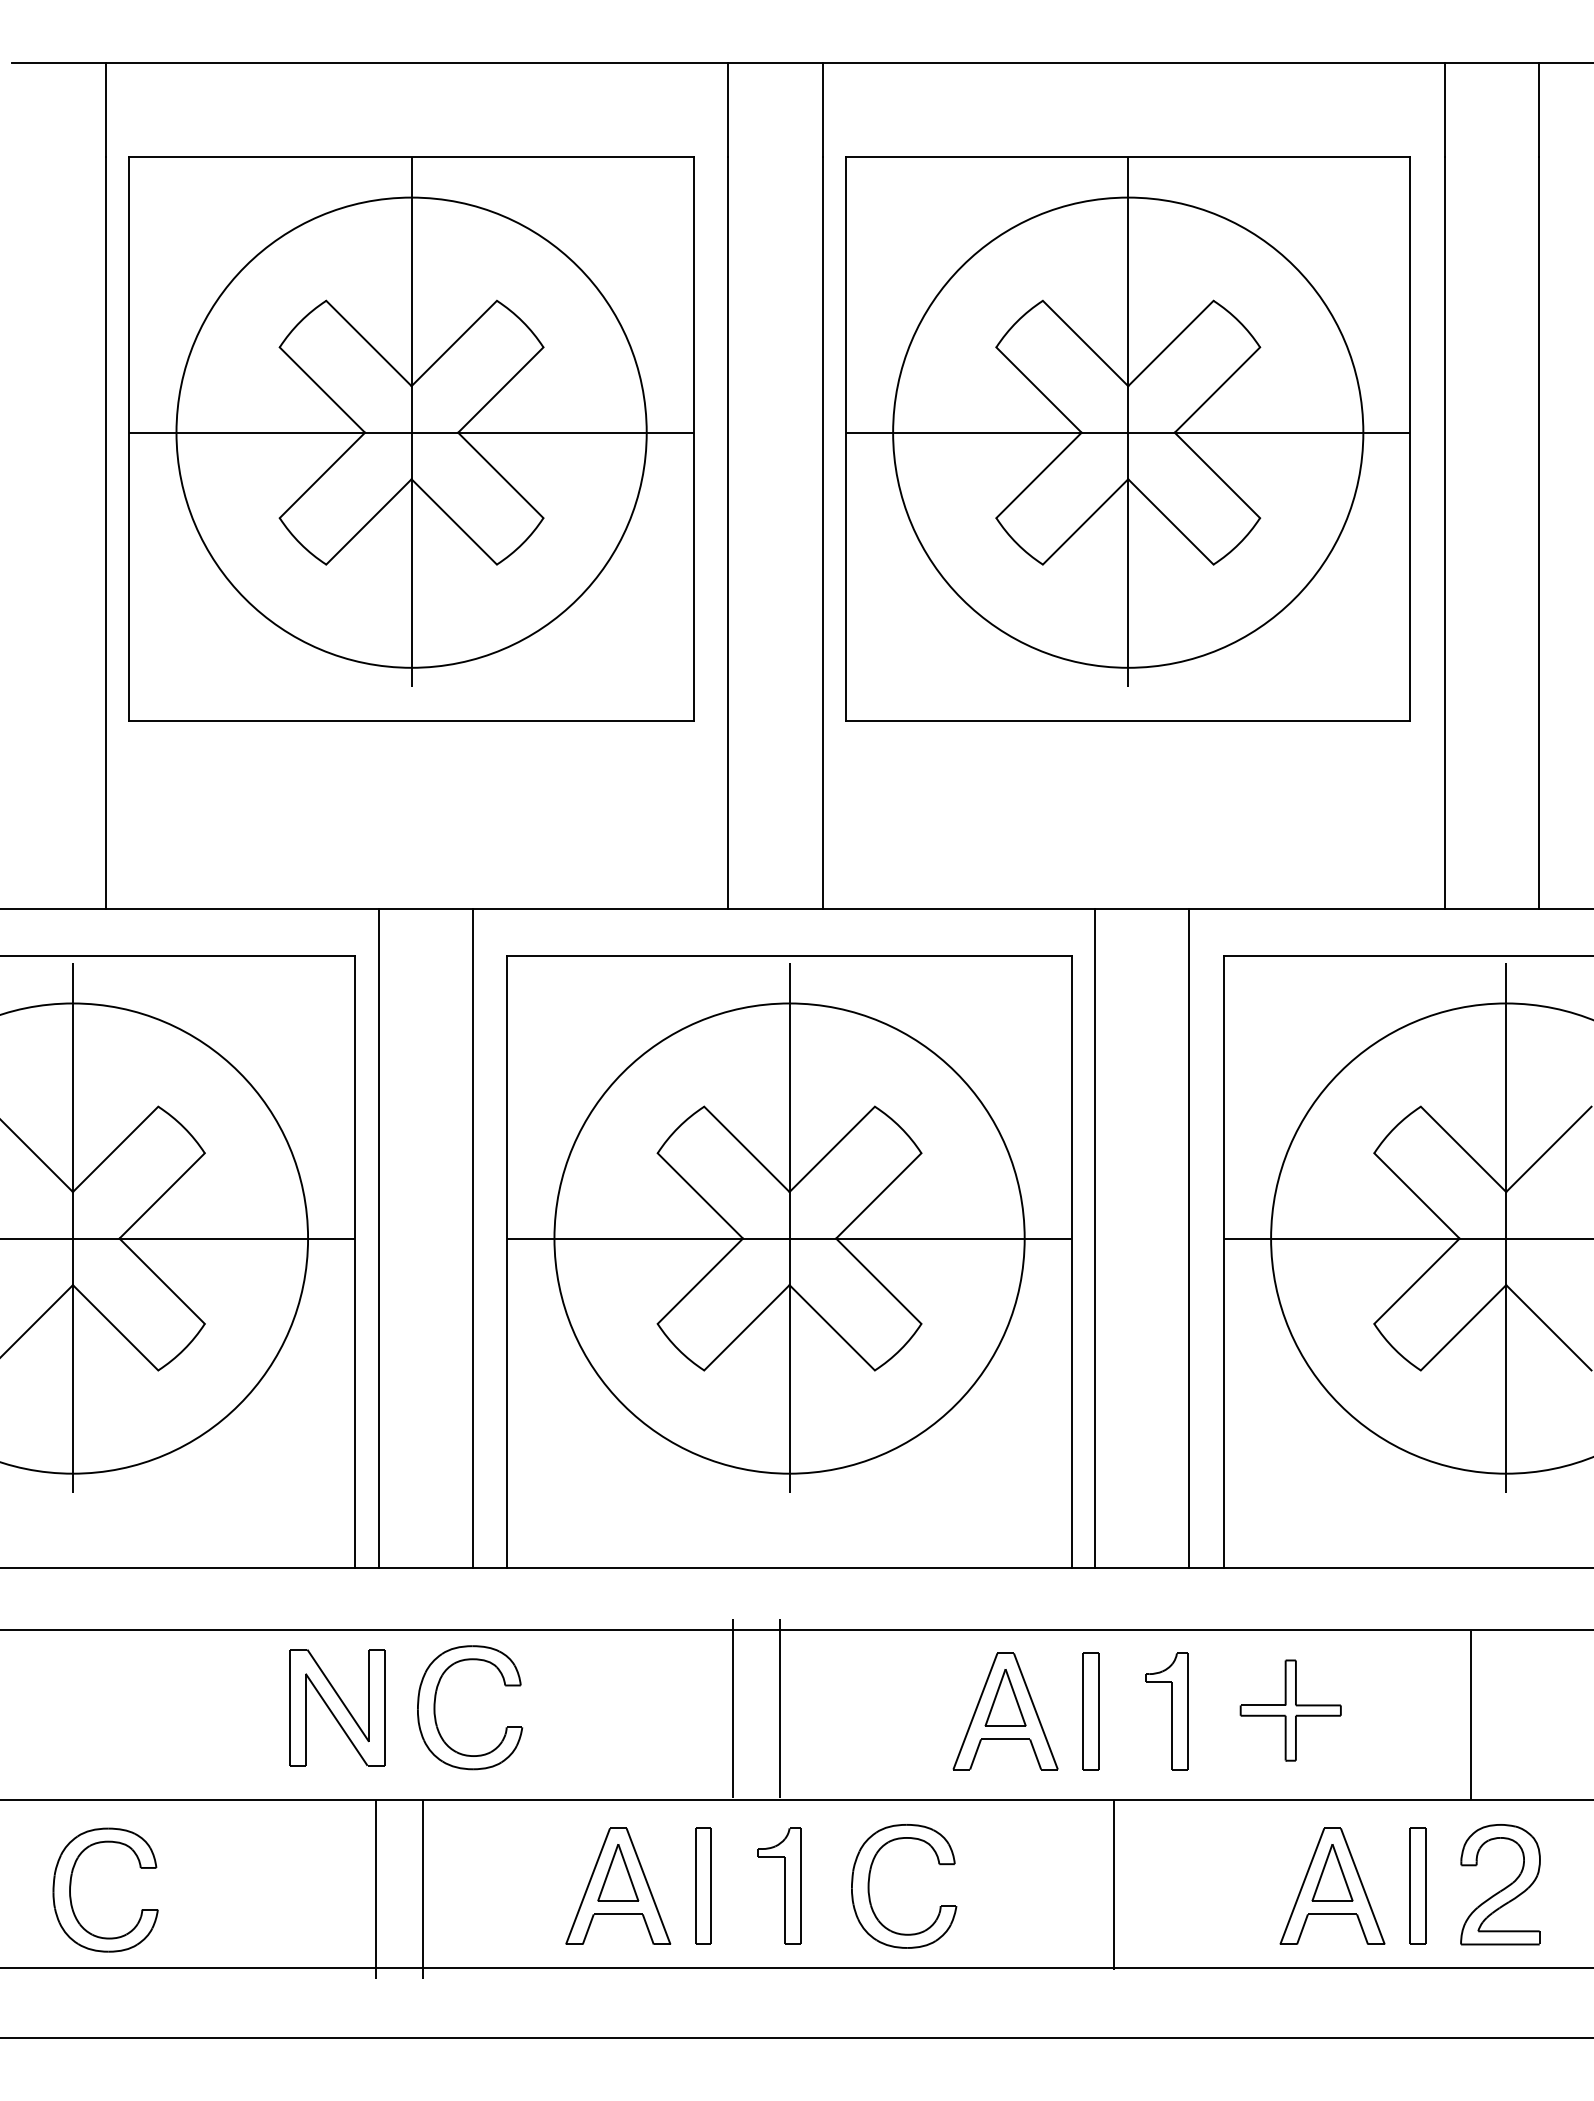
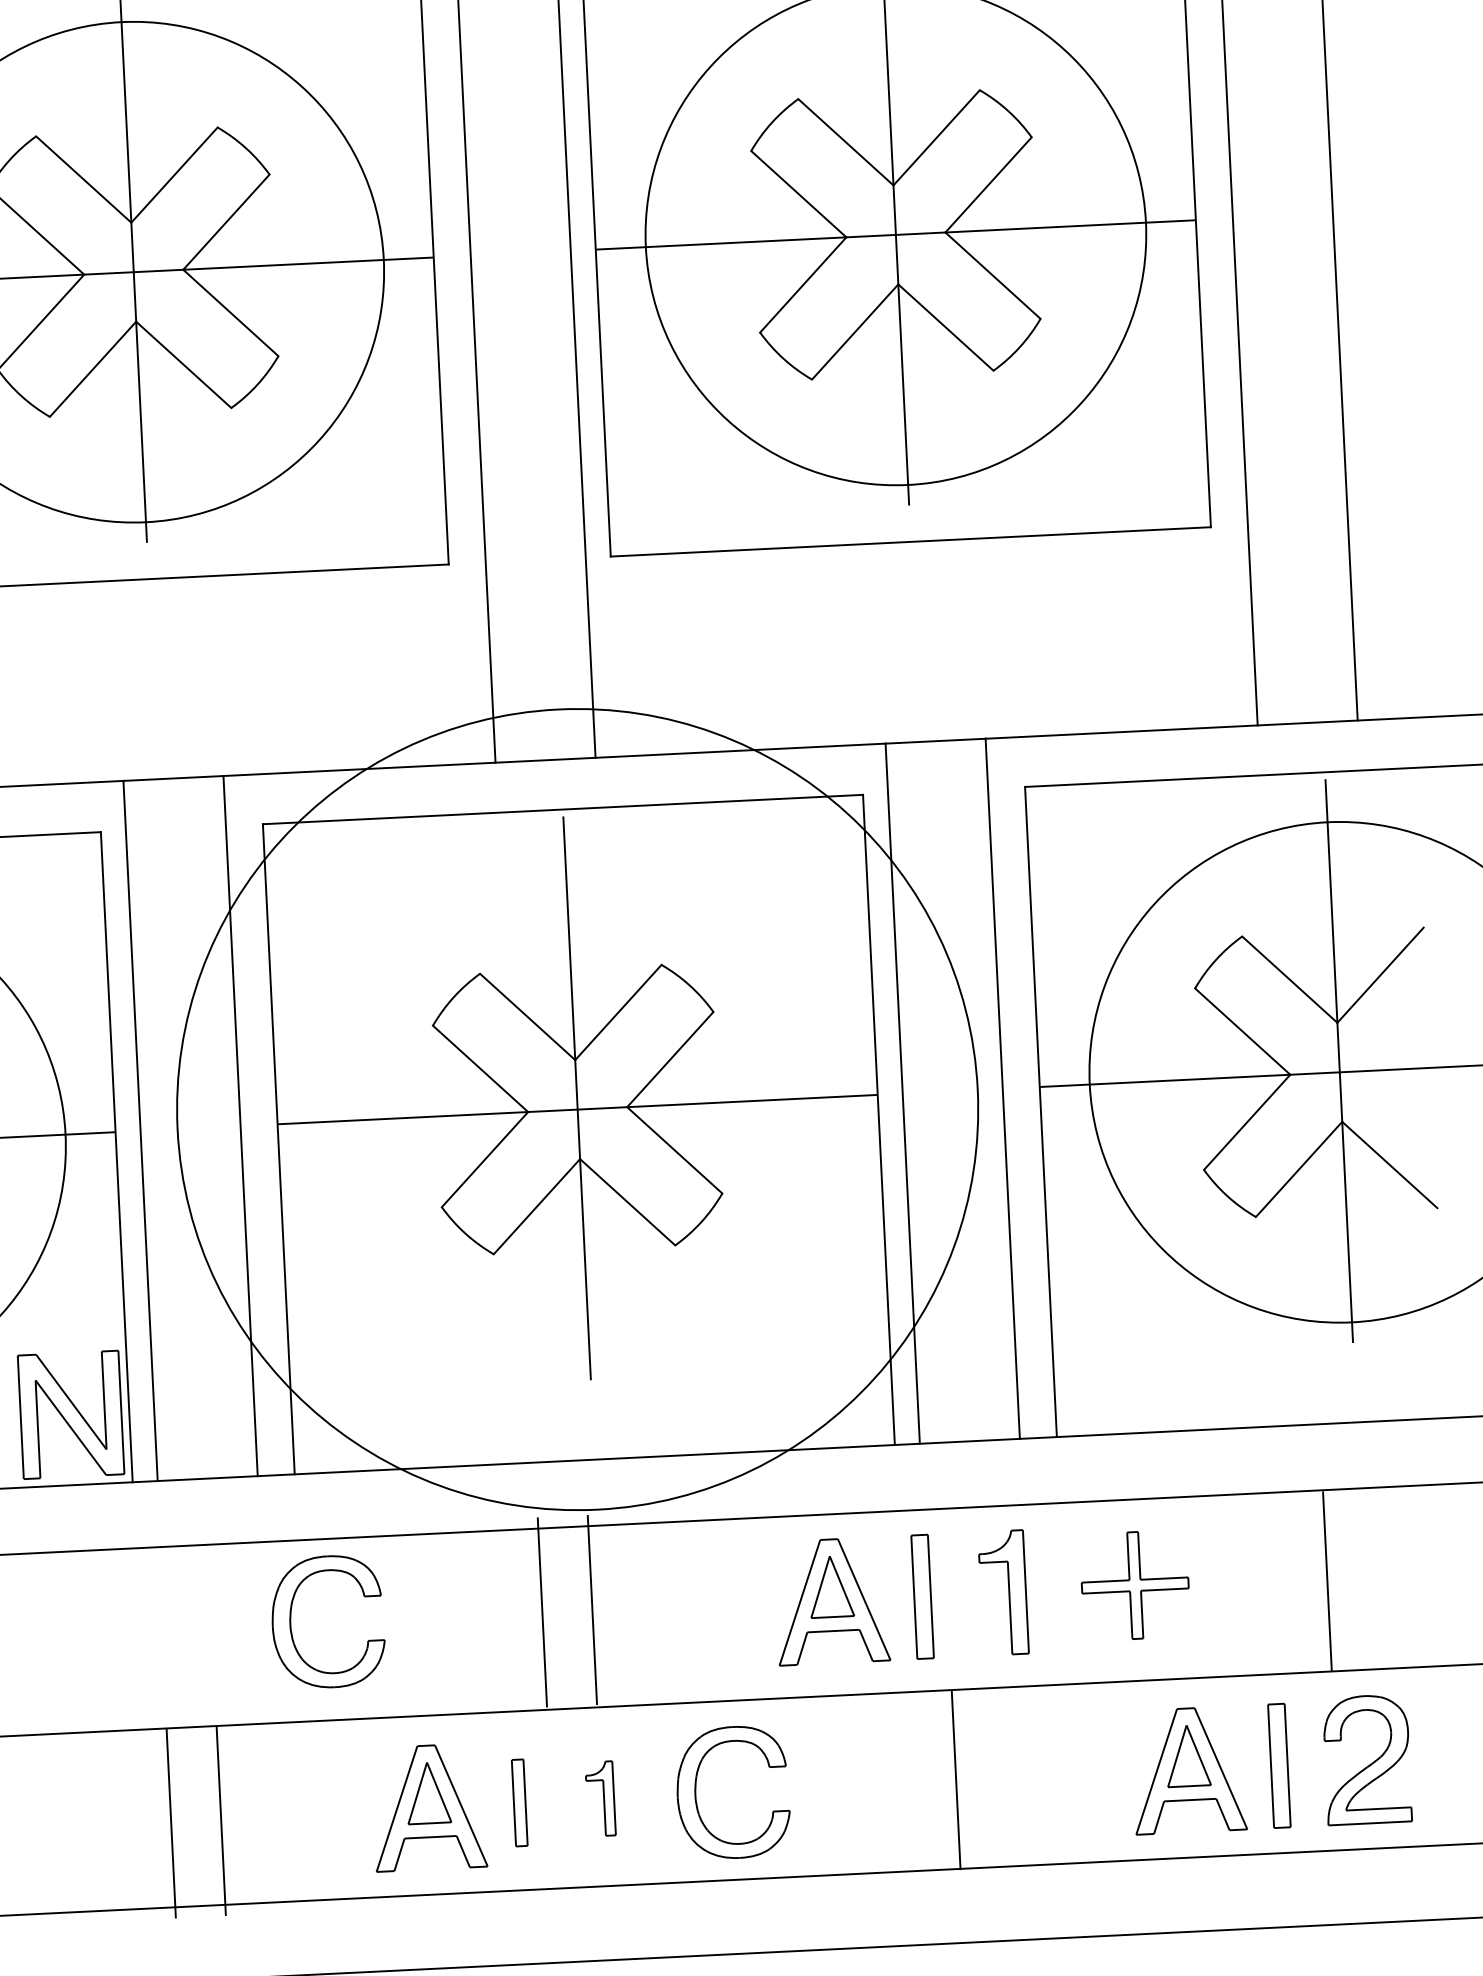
circle: (789, 1238) -> (577, 1109), size x1.6
part: (337, 1707) -> (71, 1414), moved
part: (435, 1707) -> (291, 1623), moved
part: (703, 1885) -> (519, 1802), size x0.7
part: (779, 1885) -> (600, 1798), size x0.6

